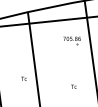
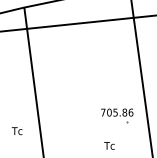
part: (71, 40) -> (116, 115), moved

